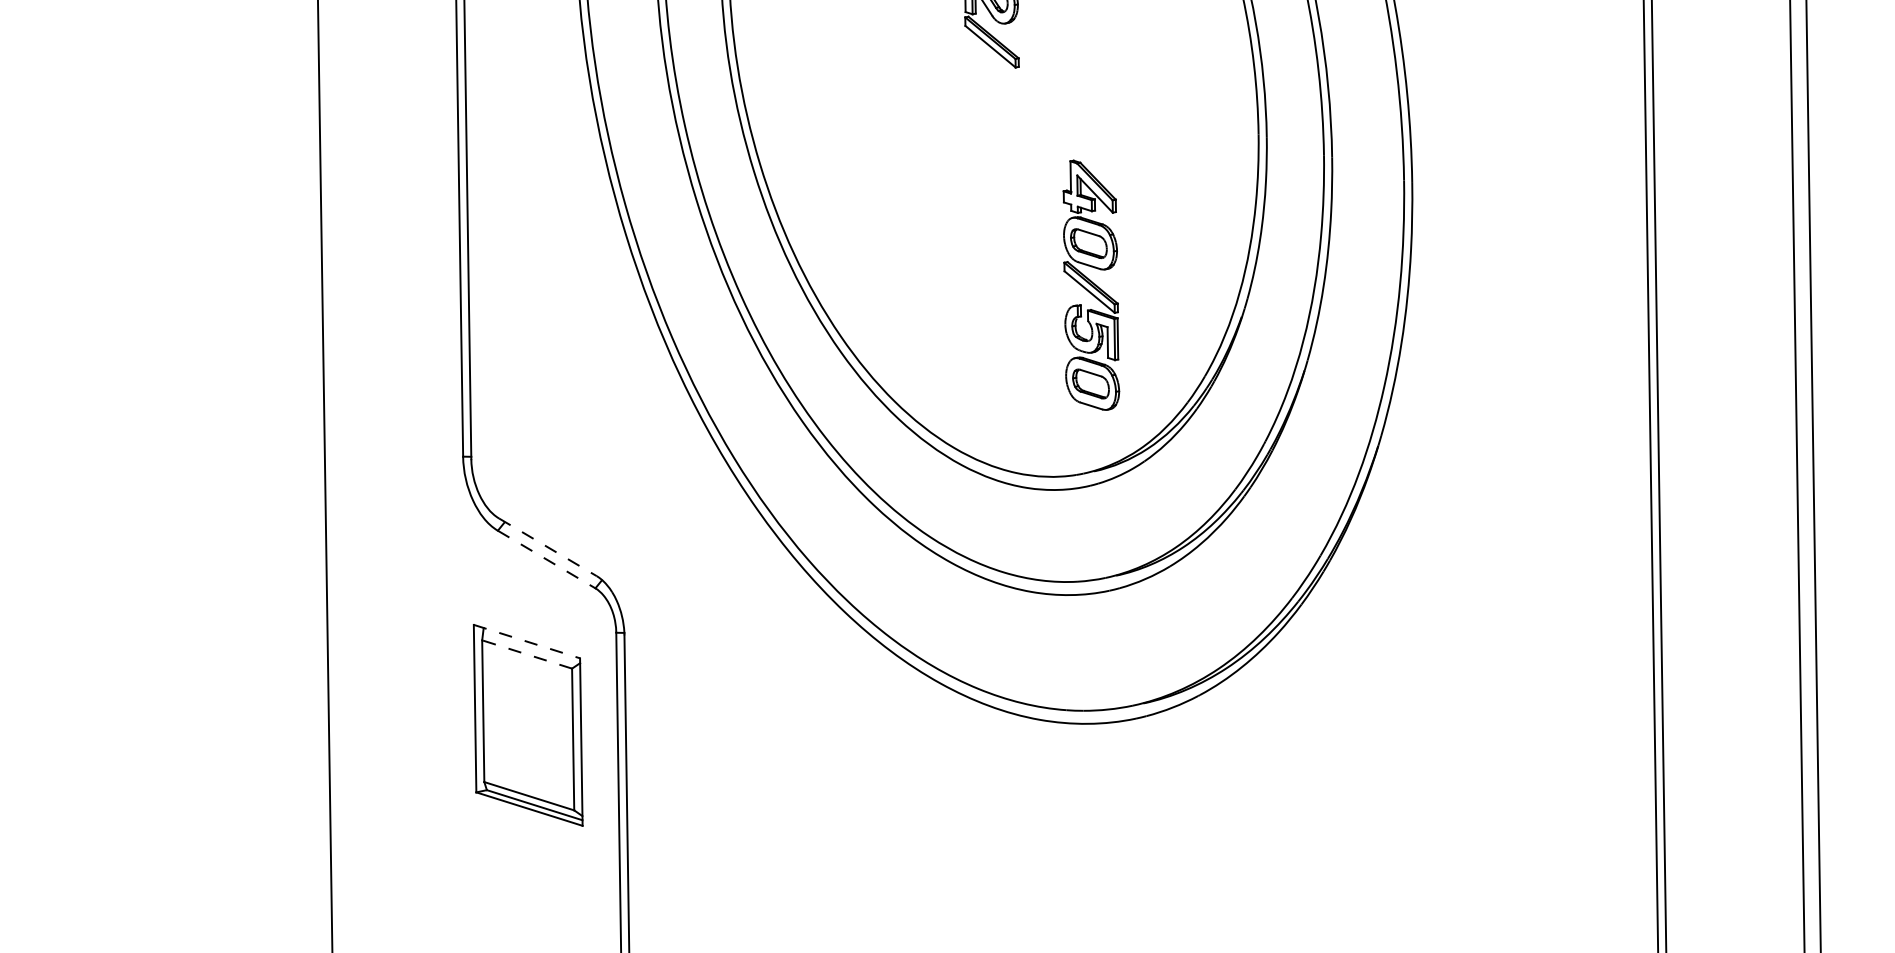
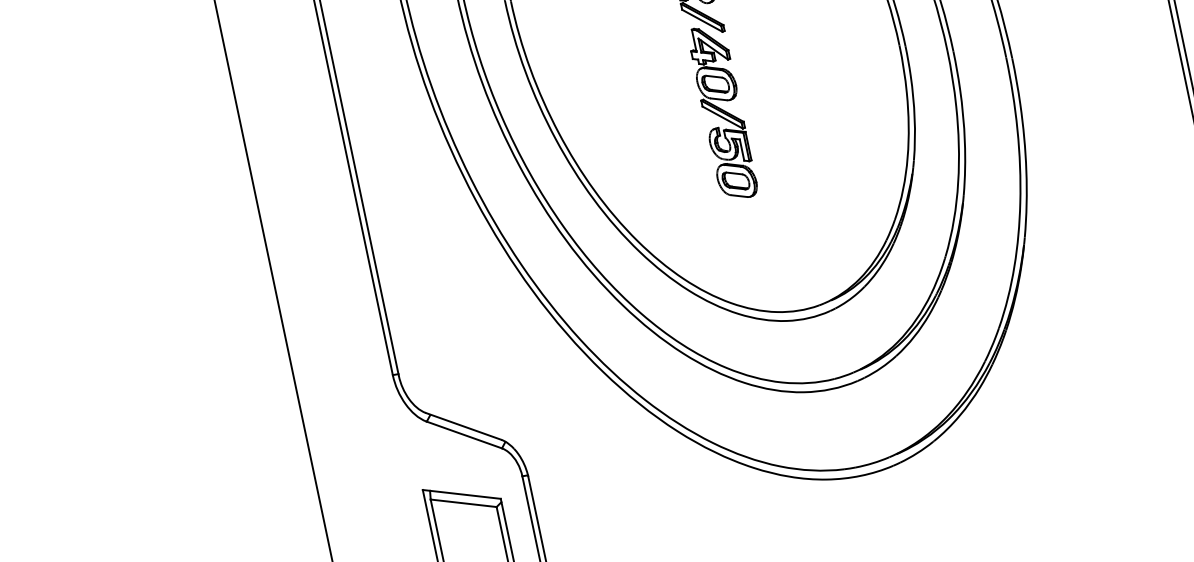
part: (1091, 284) -> (722, 112), moved
line: (547, 547) -> (463, 426), dashed -> solid
line: (546, 559) -> (464, 435), dashed -> solid
line: (526, 641) -> (461, 494), dashed -> solid
line: (526, 654) -> (463, 503), dashed -> solid

